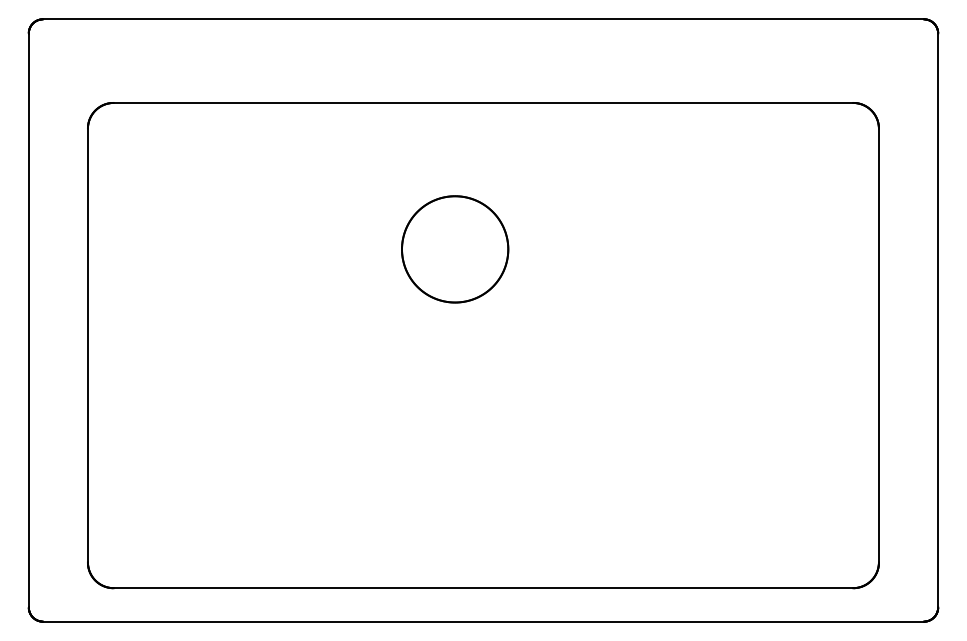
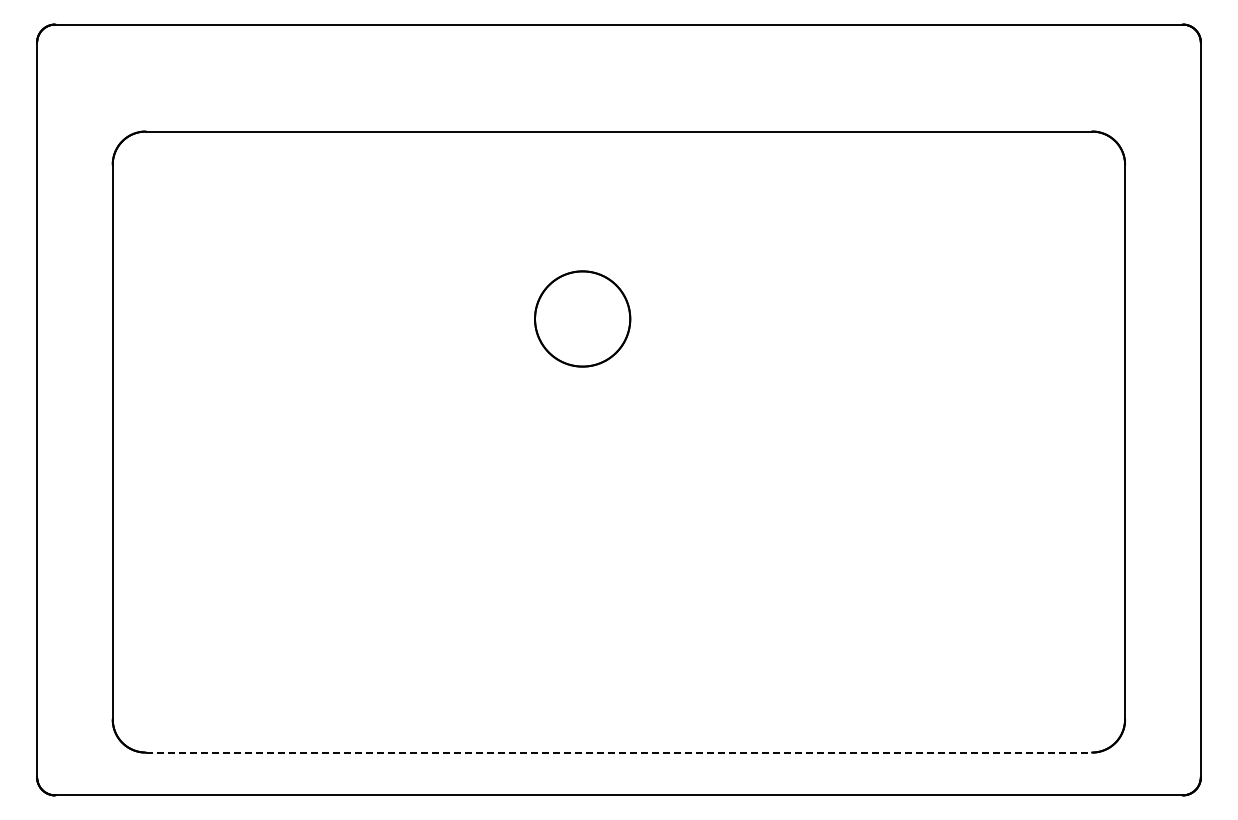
part: (454, 249) -> (582, 318), size x0.7
line: (483, 588) -> (619, 752), solid -> dashed

